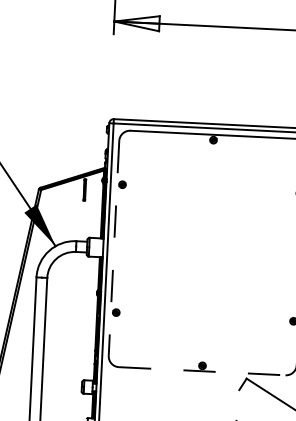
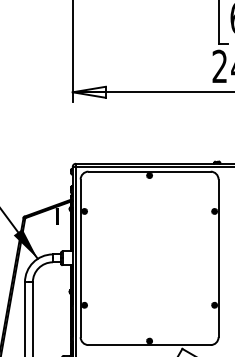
line: (113, 248) -> (80, 258), dashed -> solid
line: (203, 371) -> (150, 345), dashed -> solid

